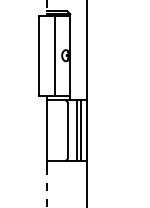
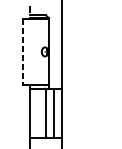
line: (39, 55) -> (23, 51), solid -> dashed
line: (55, 55) -> (36, 51), removed
line: (80, 130) -> (56, 113), removed

